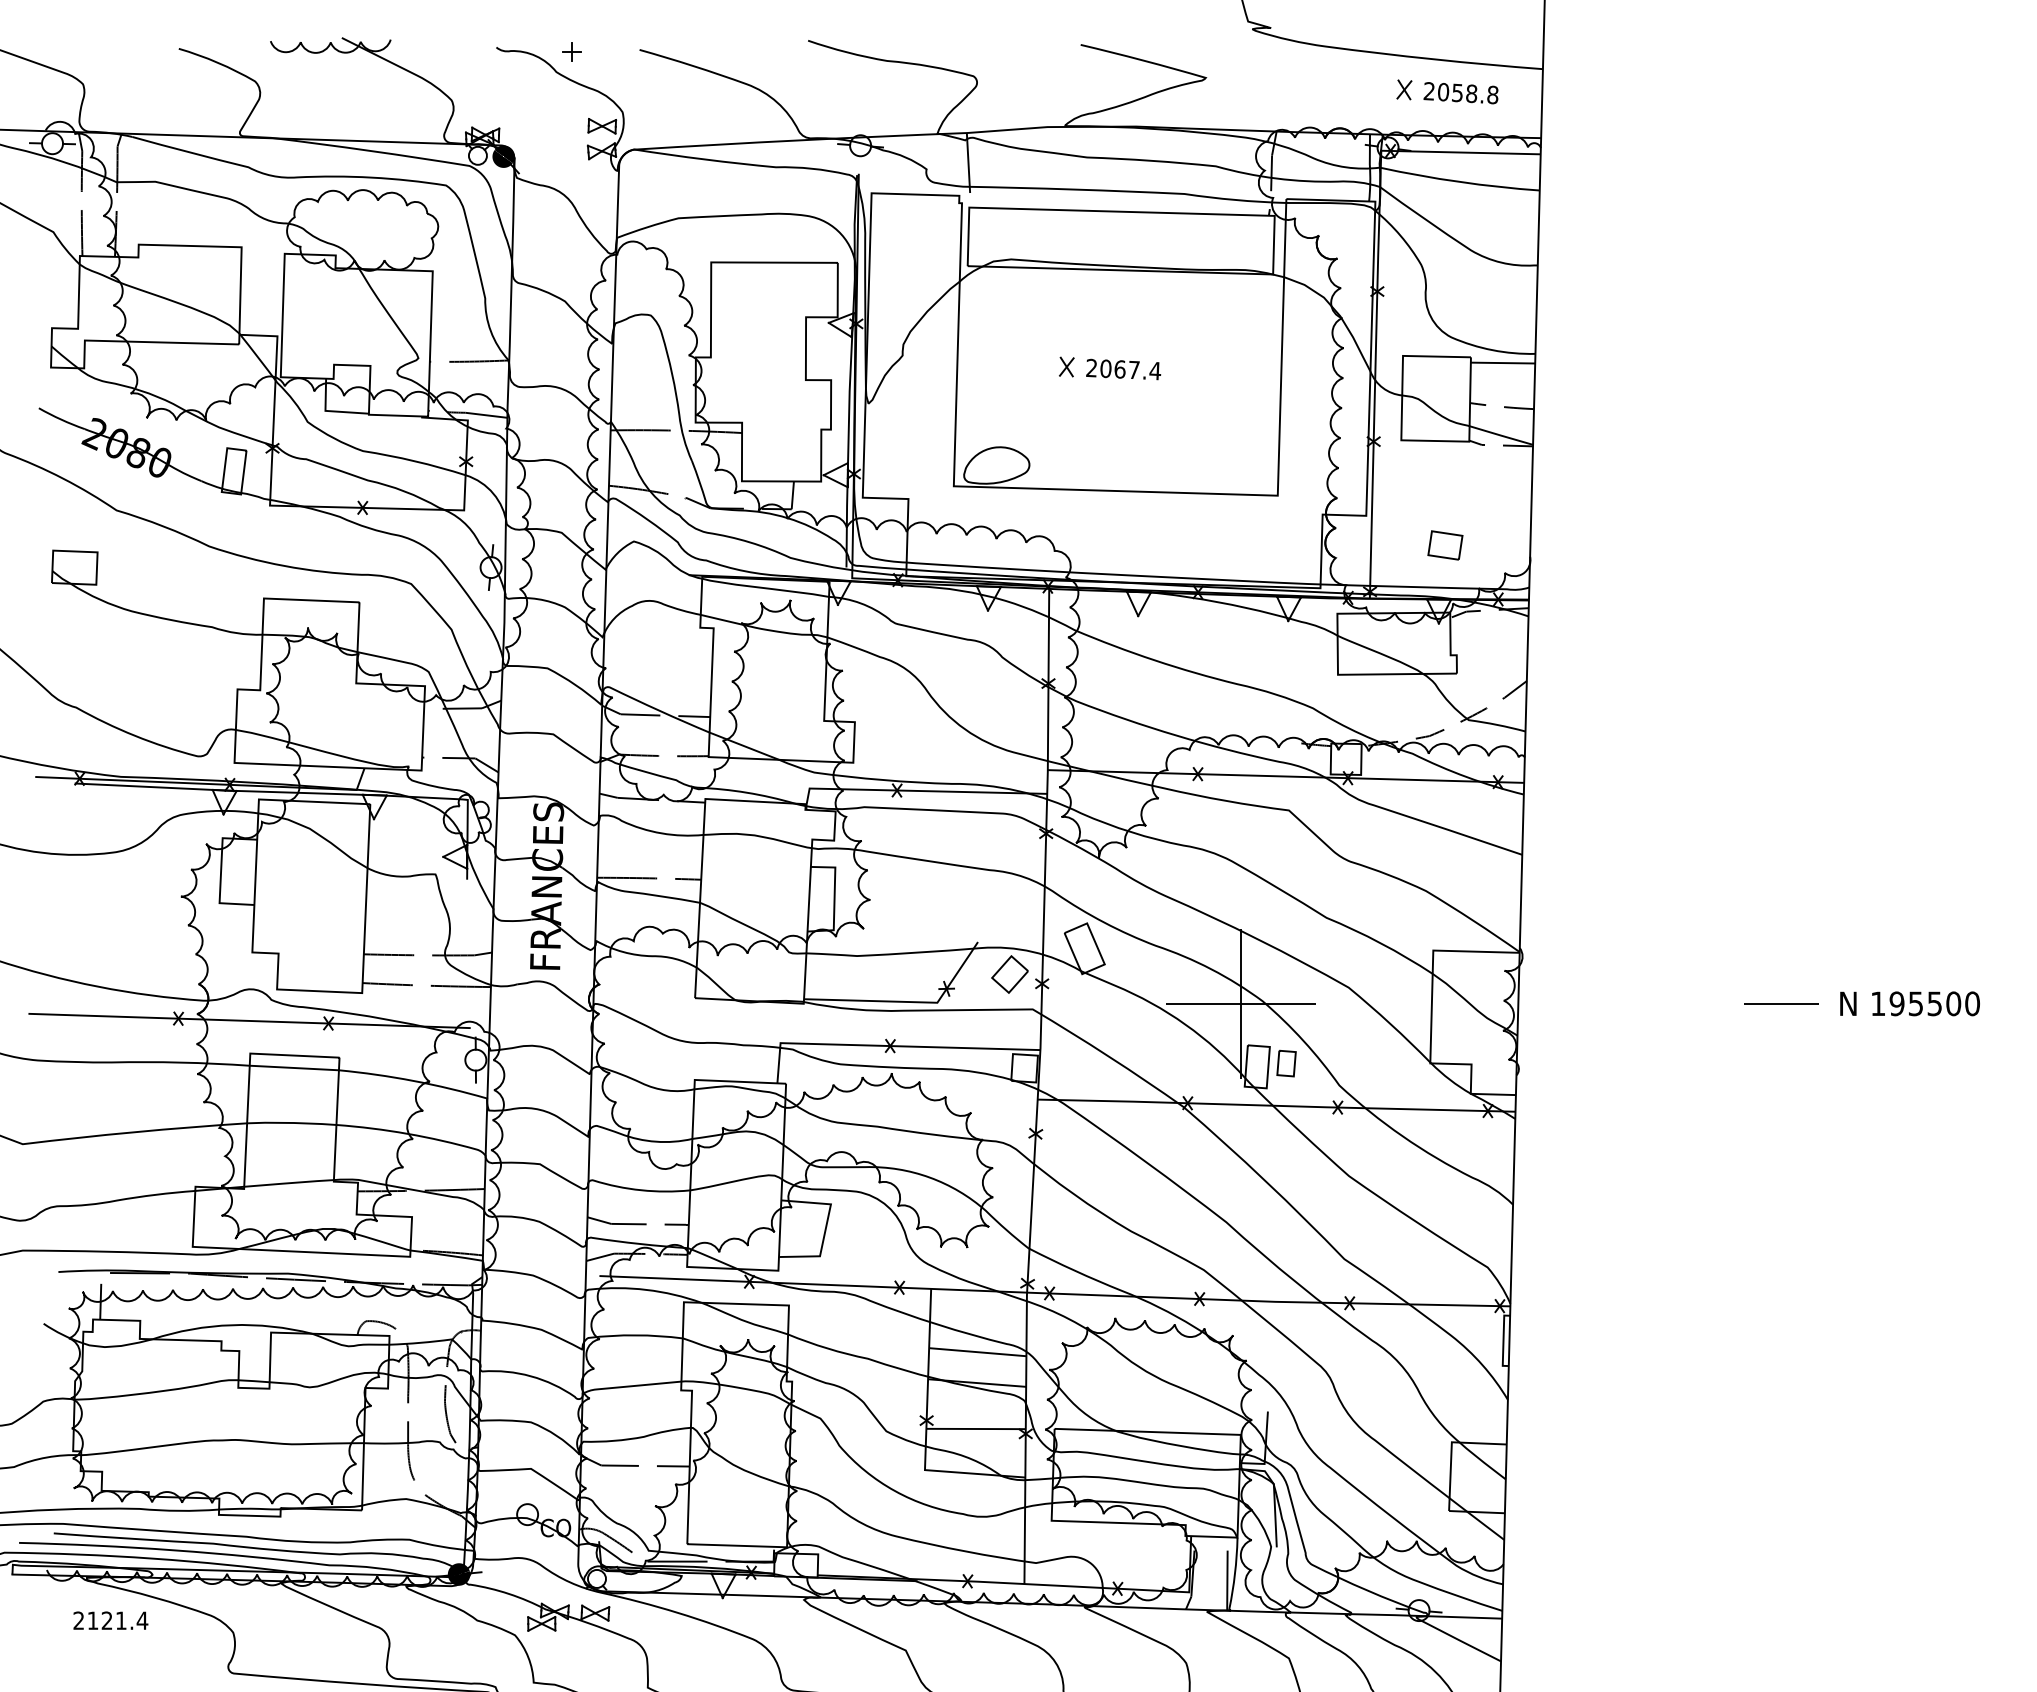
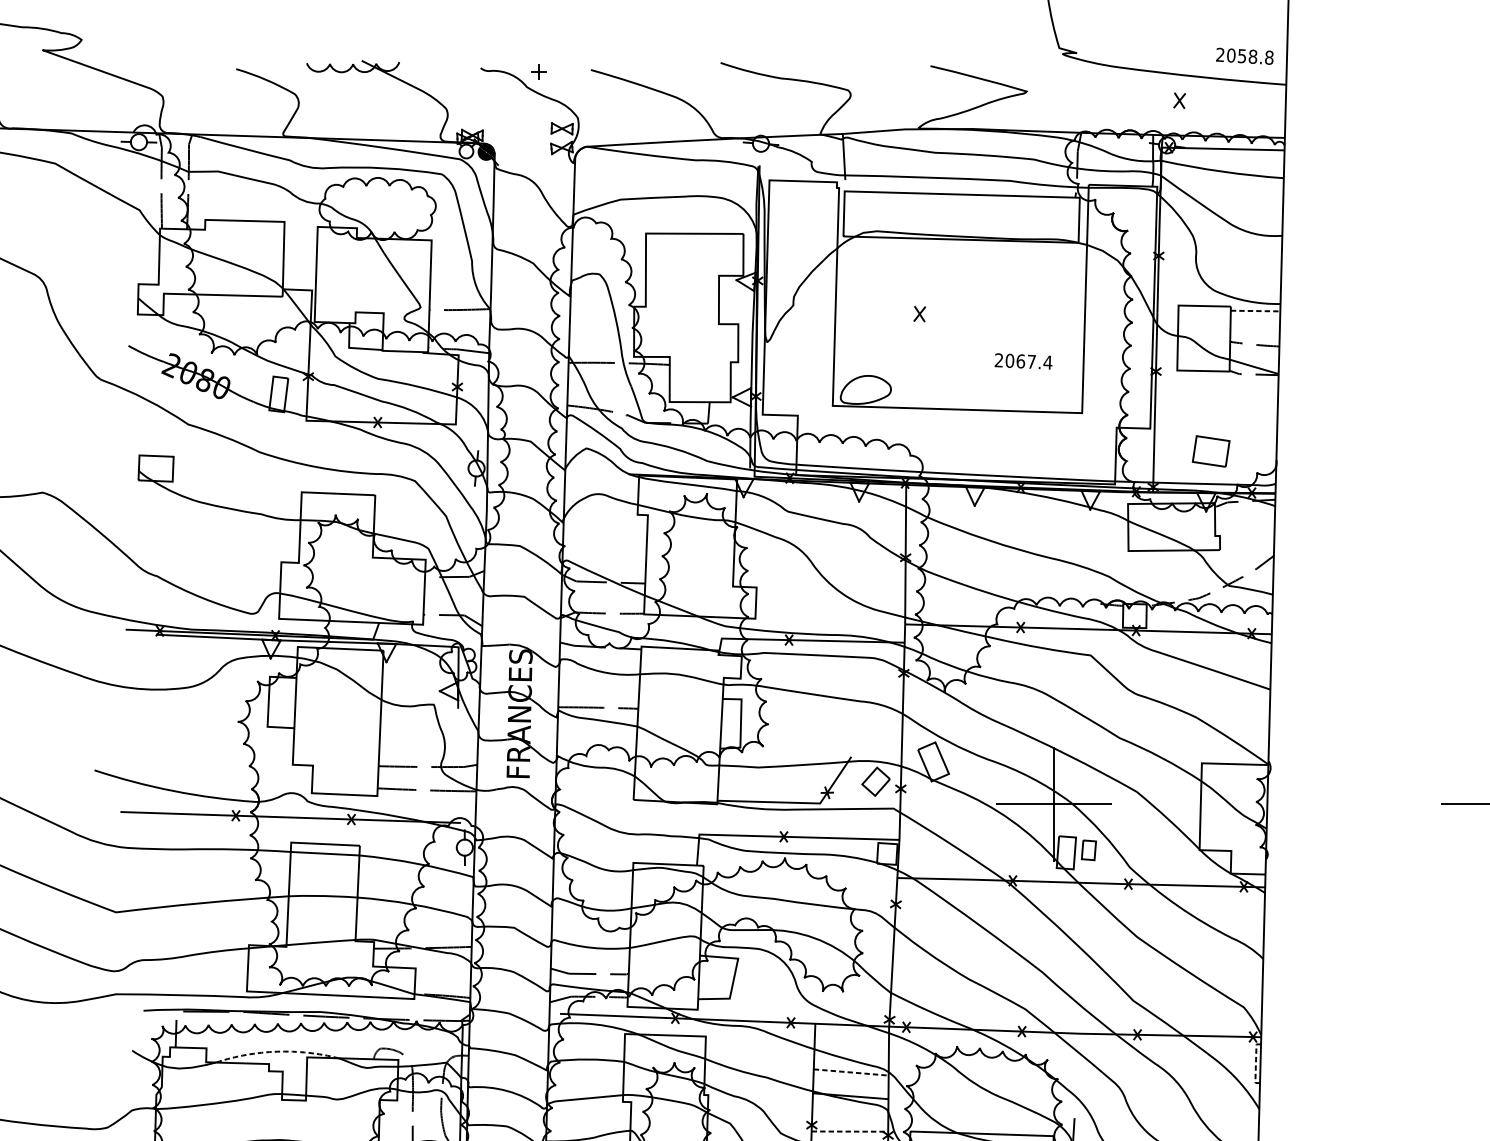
text: (1460, 93) -> (1244, 56), moved
line: (1503, 363) -> (1255, 311), solid -> dashed
text: (1123, 369) -> (1023, 361), moved
part: (1445, 545) -> (1211, 451), size x1.4
line: (231, 1325) -> (276, 1051), solid -> dashed
line: (1503, 1341) -> (1255, 1064), solid -> dashed
line: (977, 1352) -> (851, 1072), solid -> dashed
line: (976, 1428) -> (850, 1131), solid -> dashed

